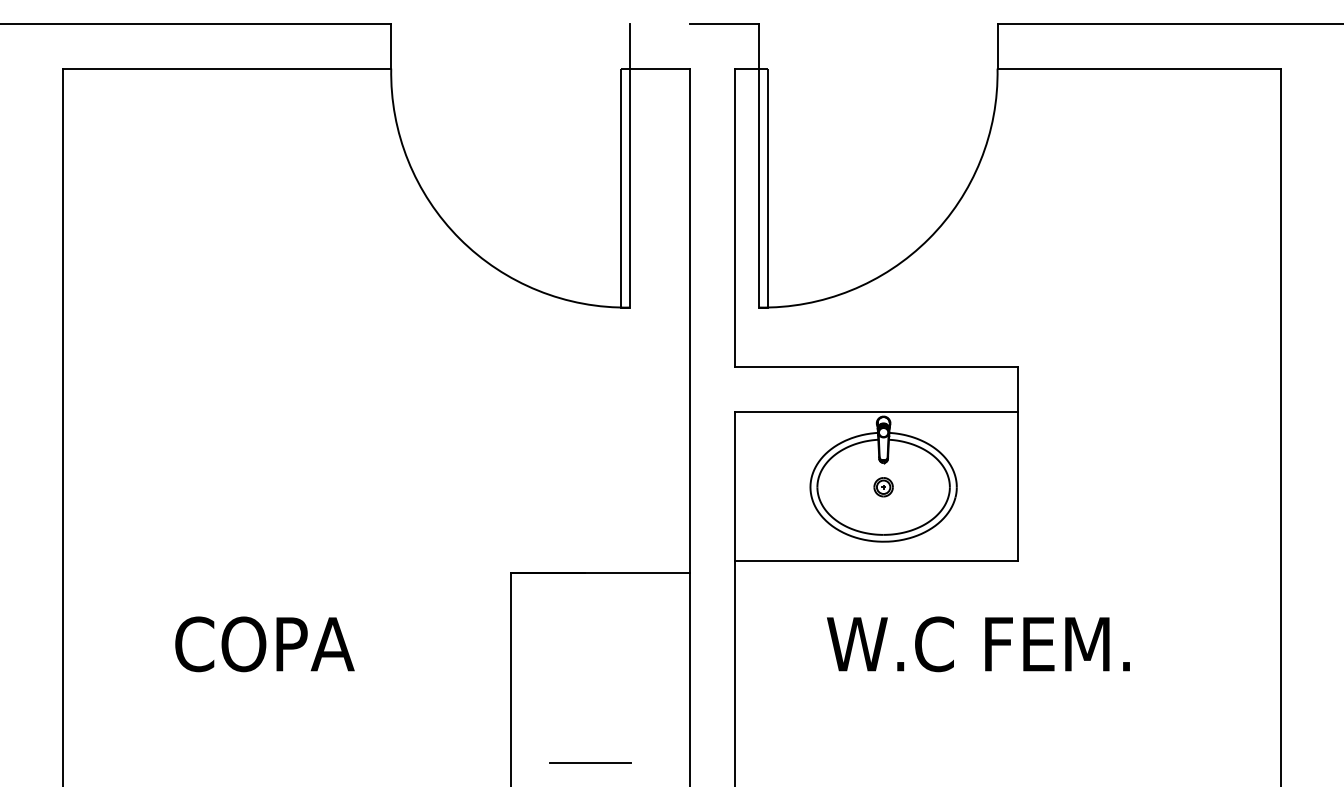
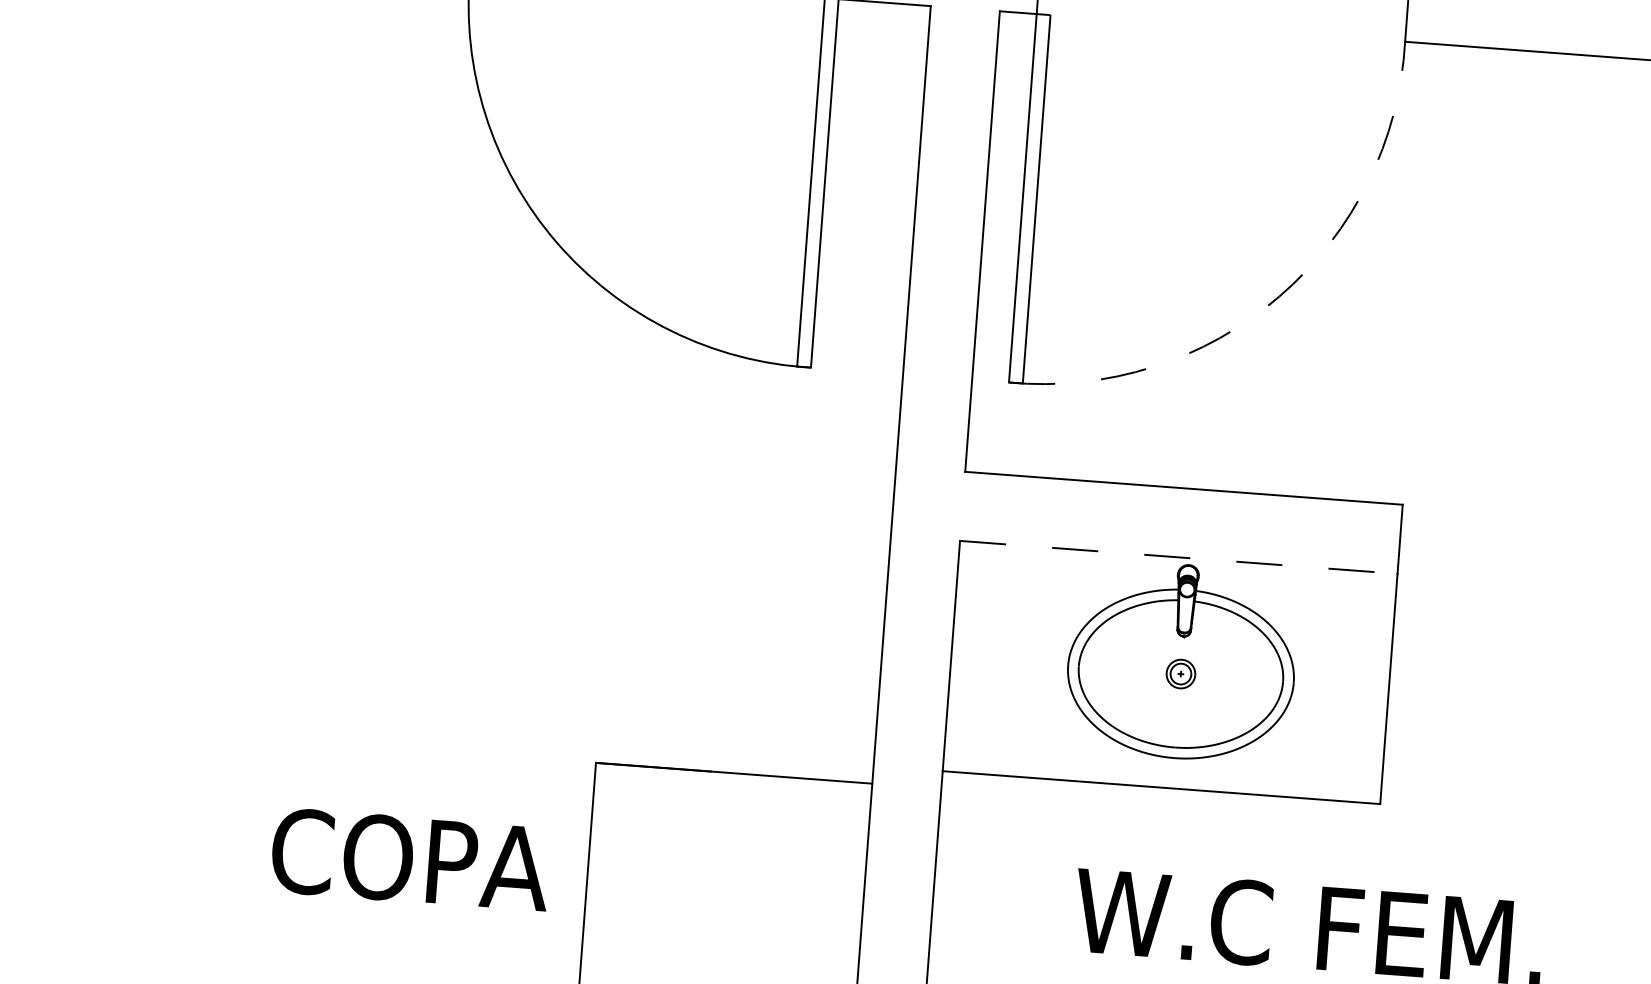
arc: (928, 238) -> (1278, 295), solid -> dashed
line: (876, 412) -> (1178, 557), solid -> dashed
text: (264, 644) -> (410, 859), moved

